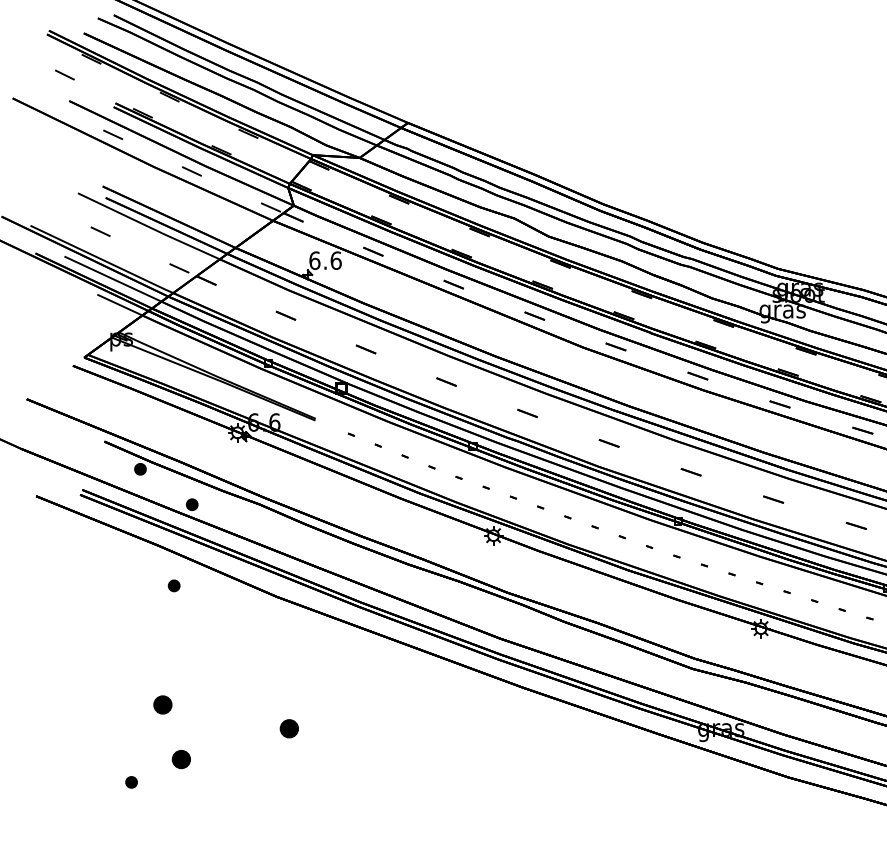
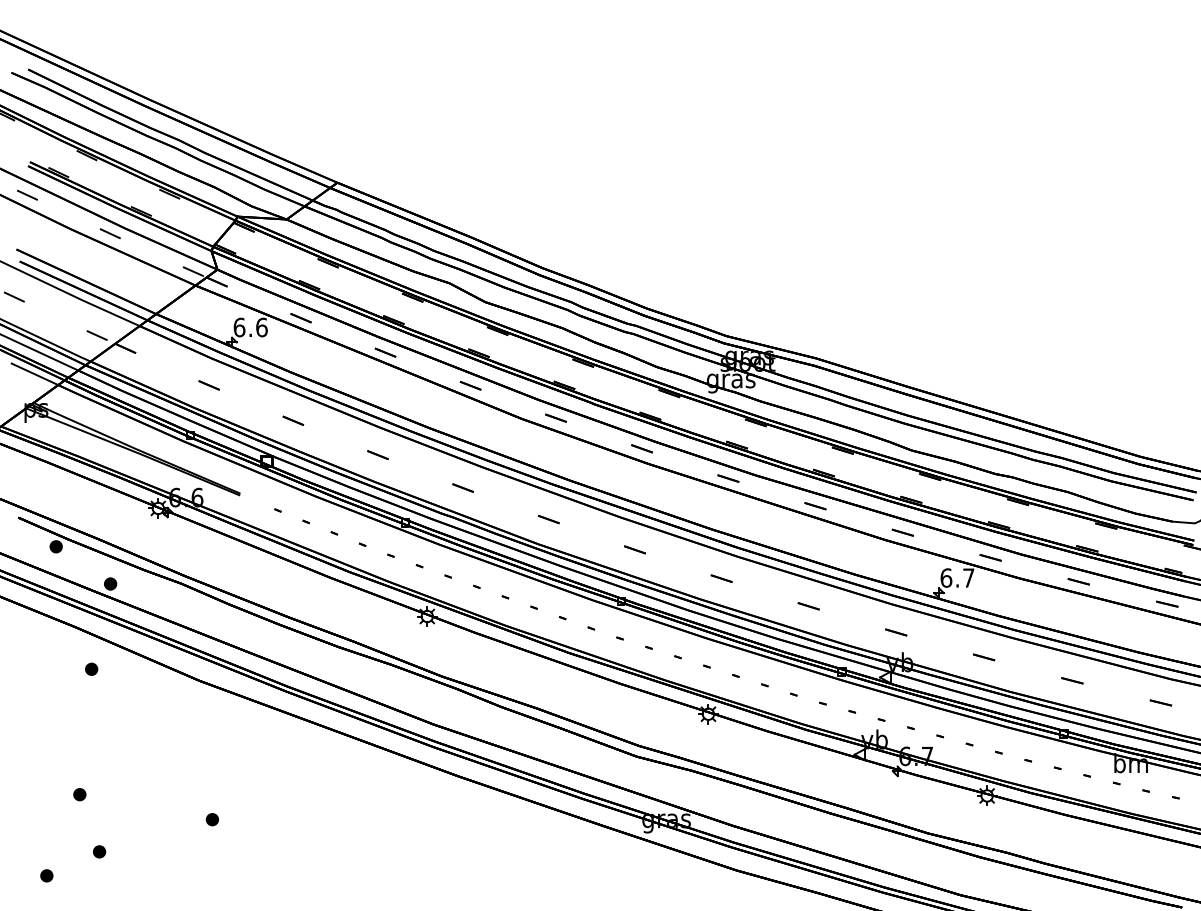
part: (162, 704) -> (79, 794), size x0.62
part: (288, 728) -> (211, 819), size x0.62
part: (181, 759) -> (99, 851), size x0.62

